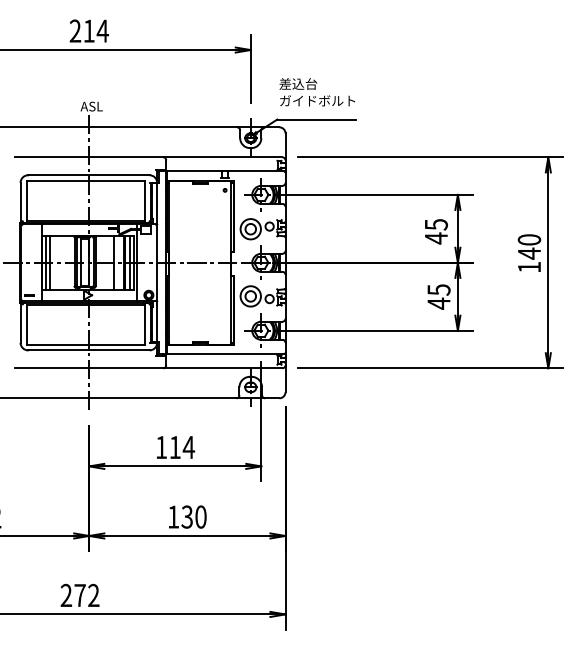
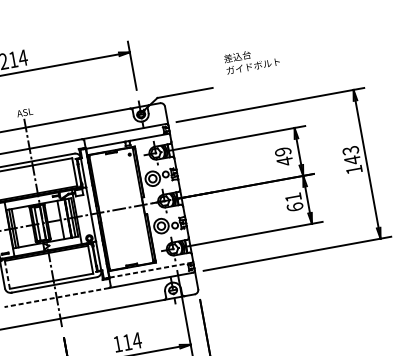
text: (317, 92) -> (252, 60), moved
text: (435, 224) -> (282, 151), 45 -> 49
text: (529, 239) -> (350, 150), 140 -> 143
text: (438, 296) -> (293, 202), 45 -> 61
line: (27, 324) -> (7, 274), solid -> dashed
line: (225, 354) -> (151, 270), solid -> dashed
line: (89, 368) -> (56, 297), solid -> dashed

